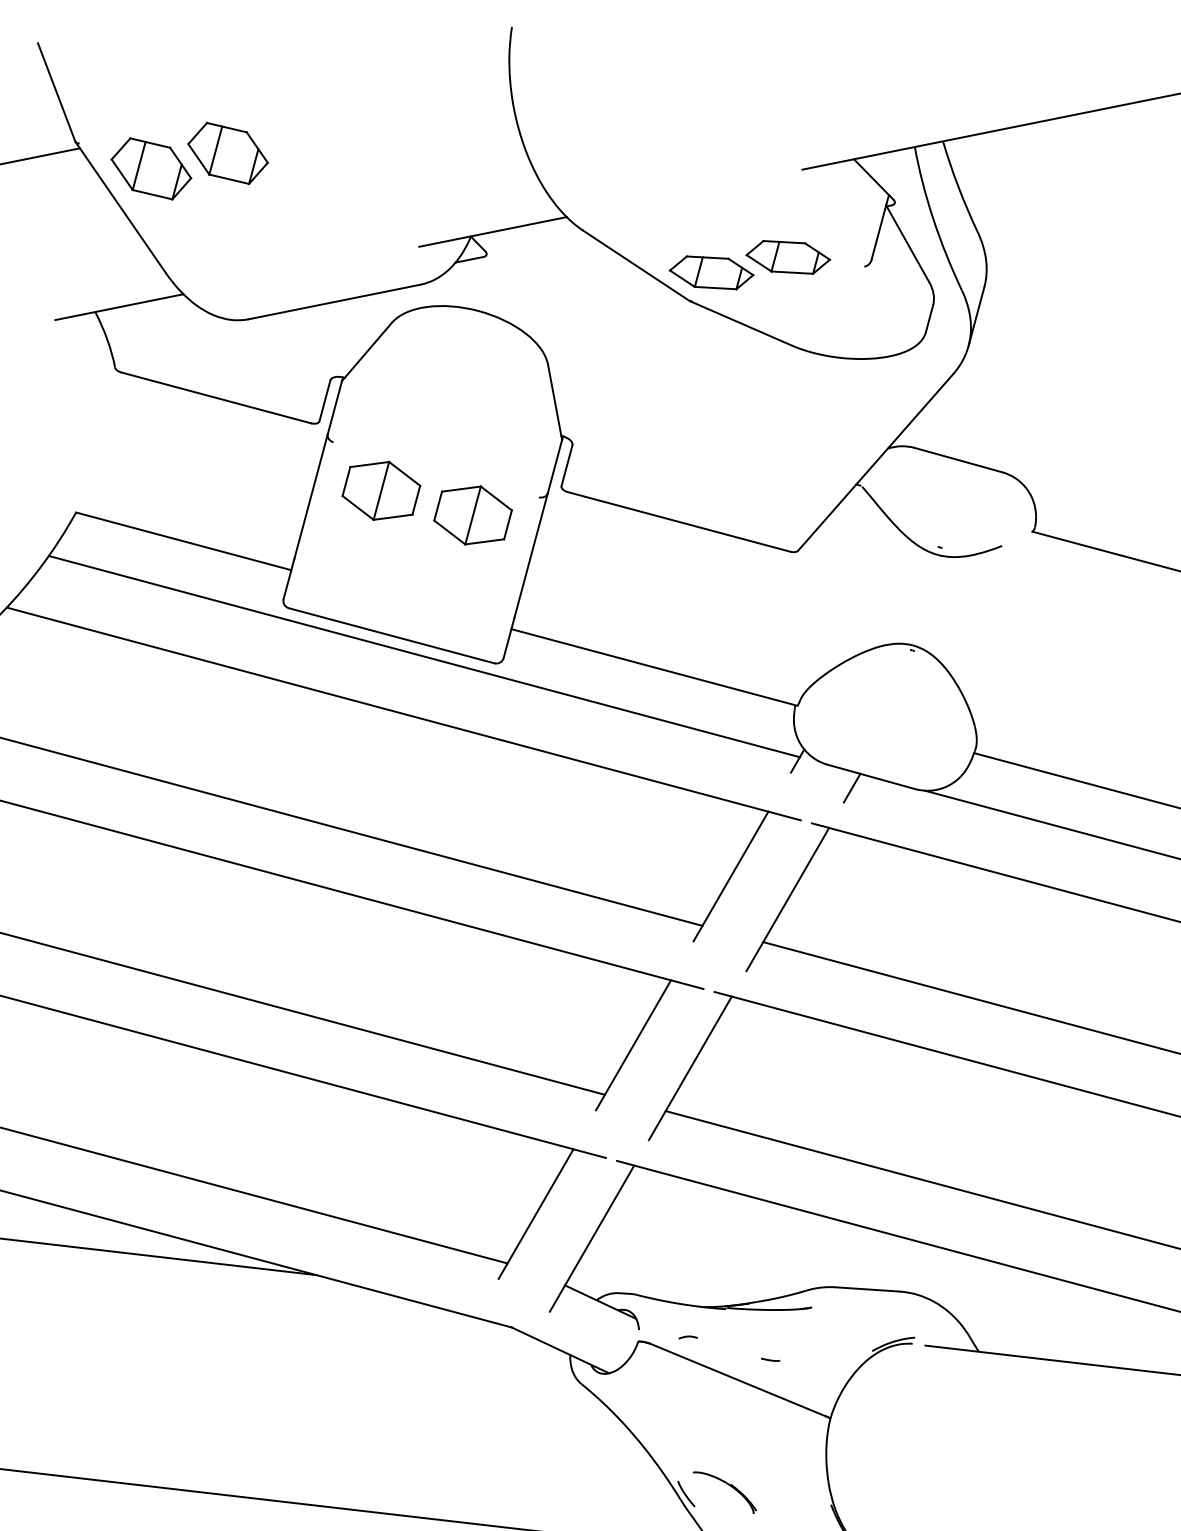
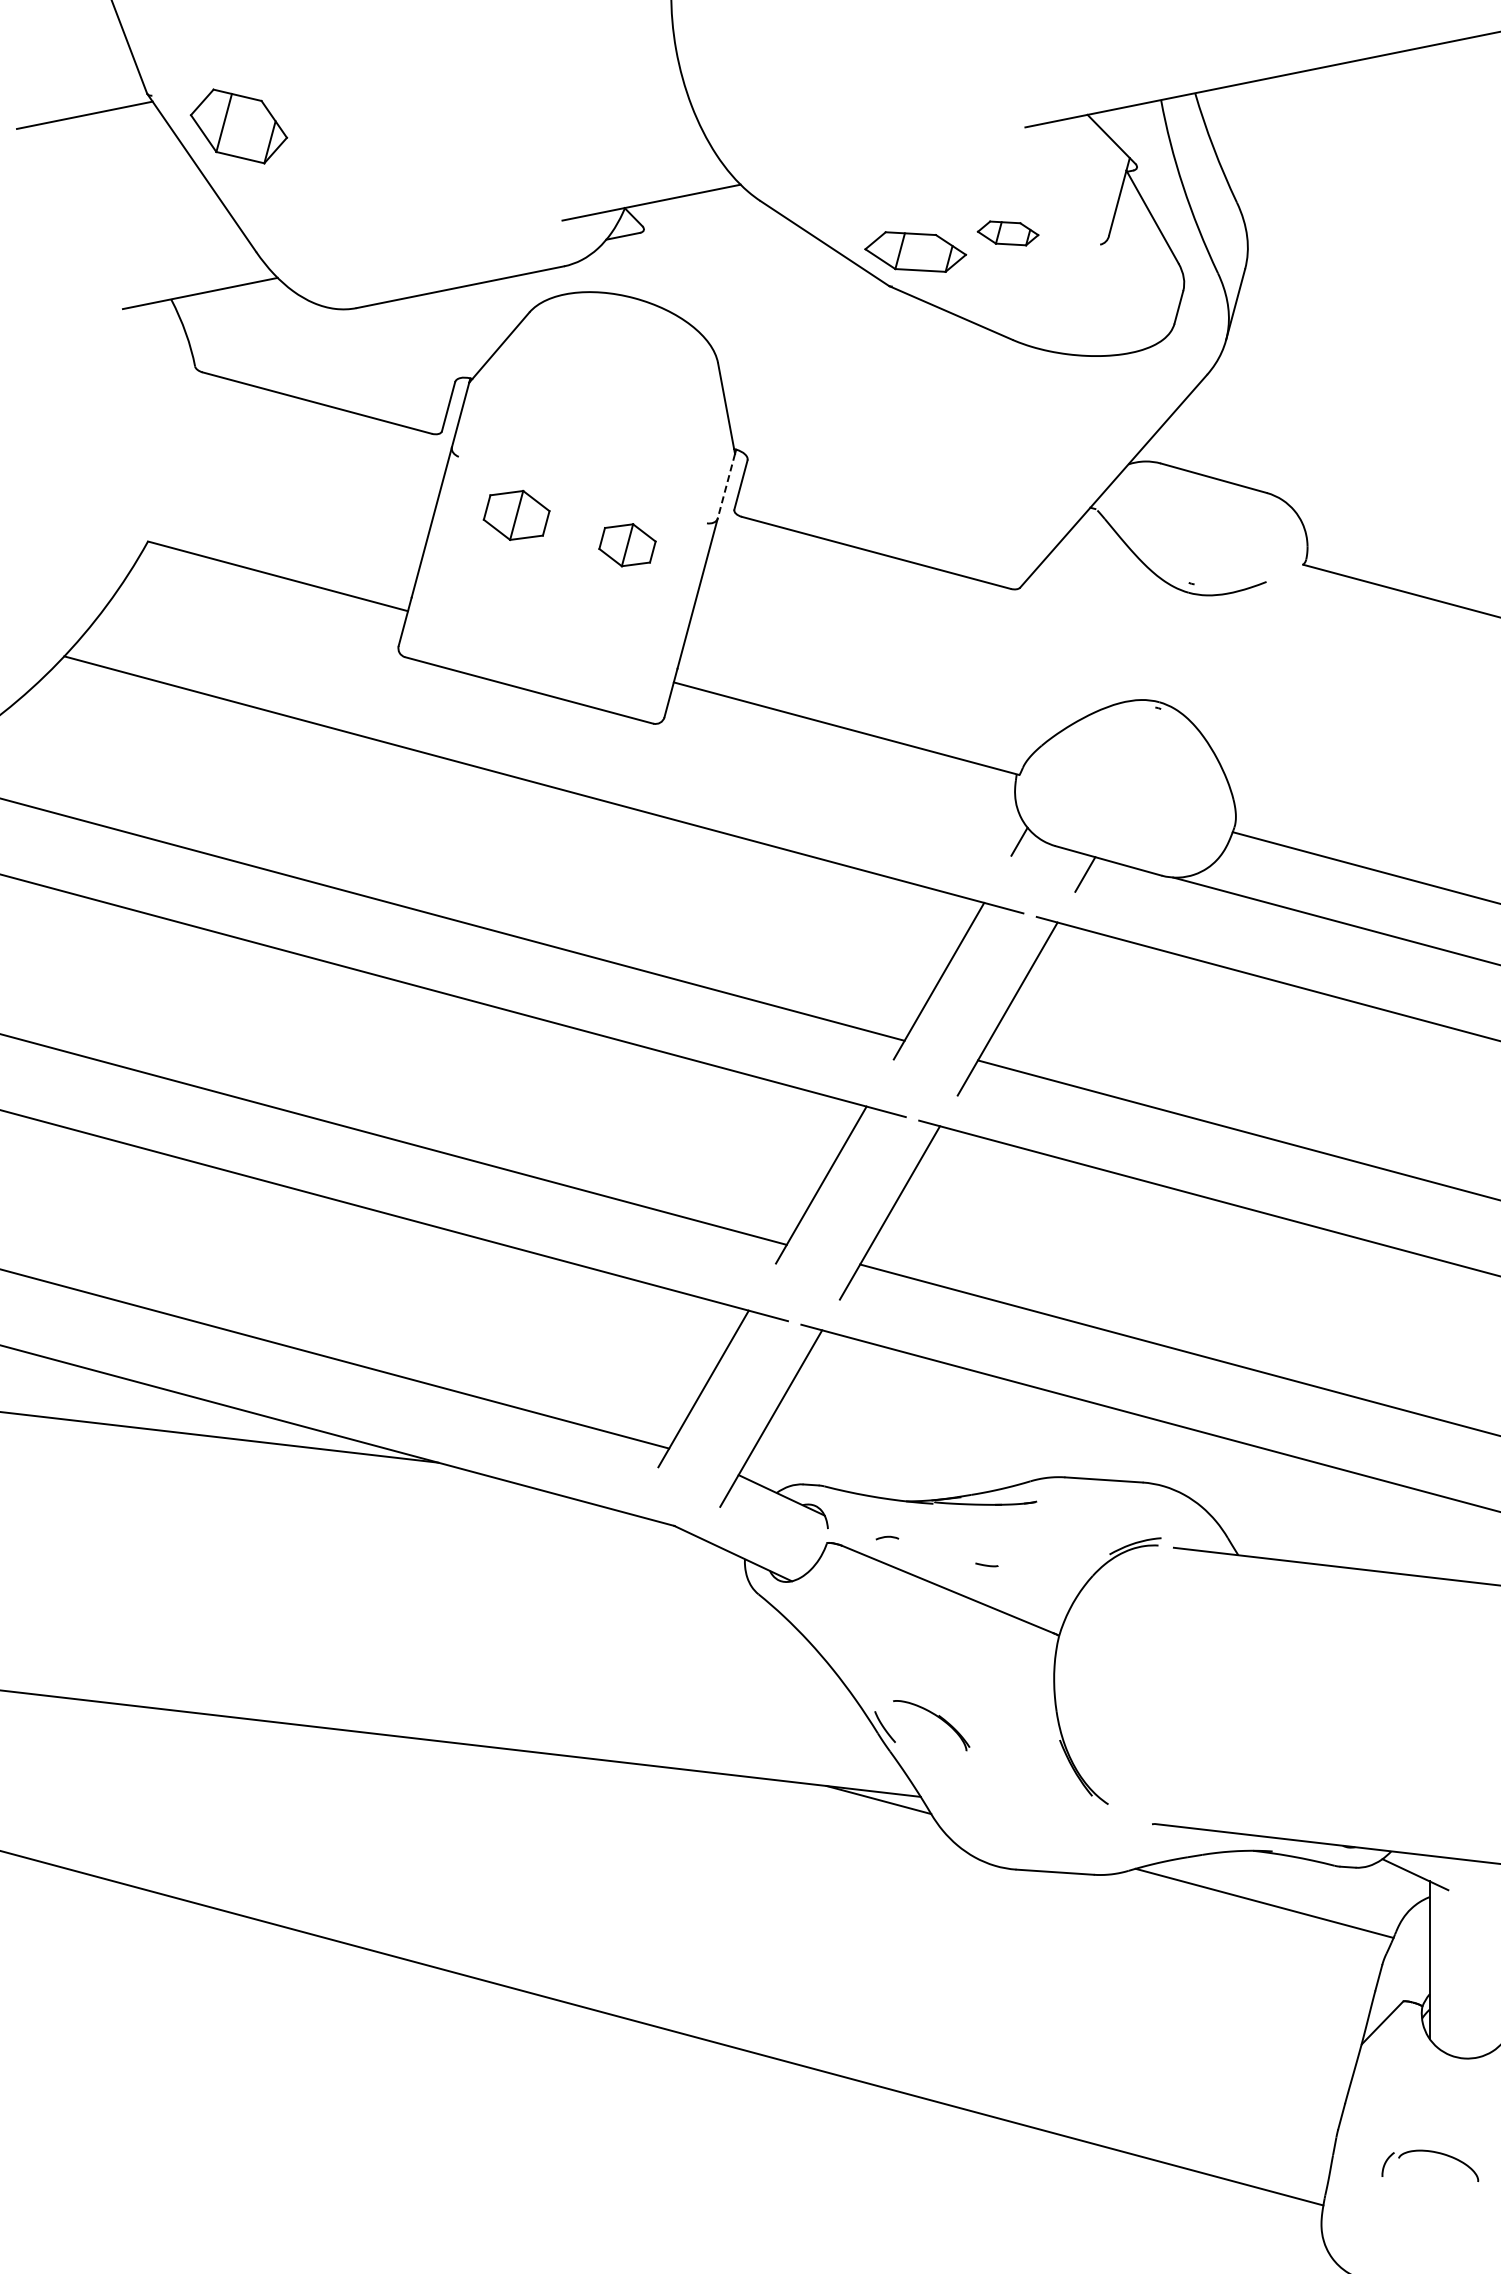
part: (228, 153) -> (331, 107), removed
part: (787, 257) -> (1007, 233), size x0.6
line: (555, 466) -> (726, 486), solid -> dashed
part: (381, 490) -> (516, 515), size x0.7
part: (473, 515) -> (627, 545), size x0.6
line: (424, 656) -> (568, 715), removed

